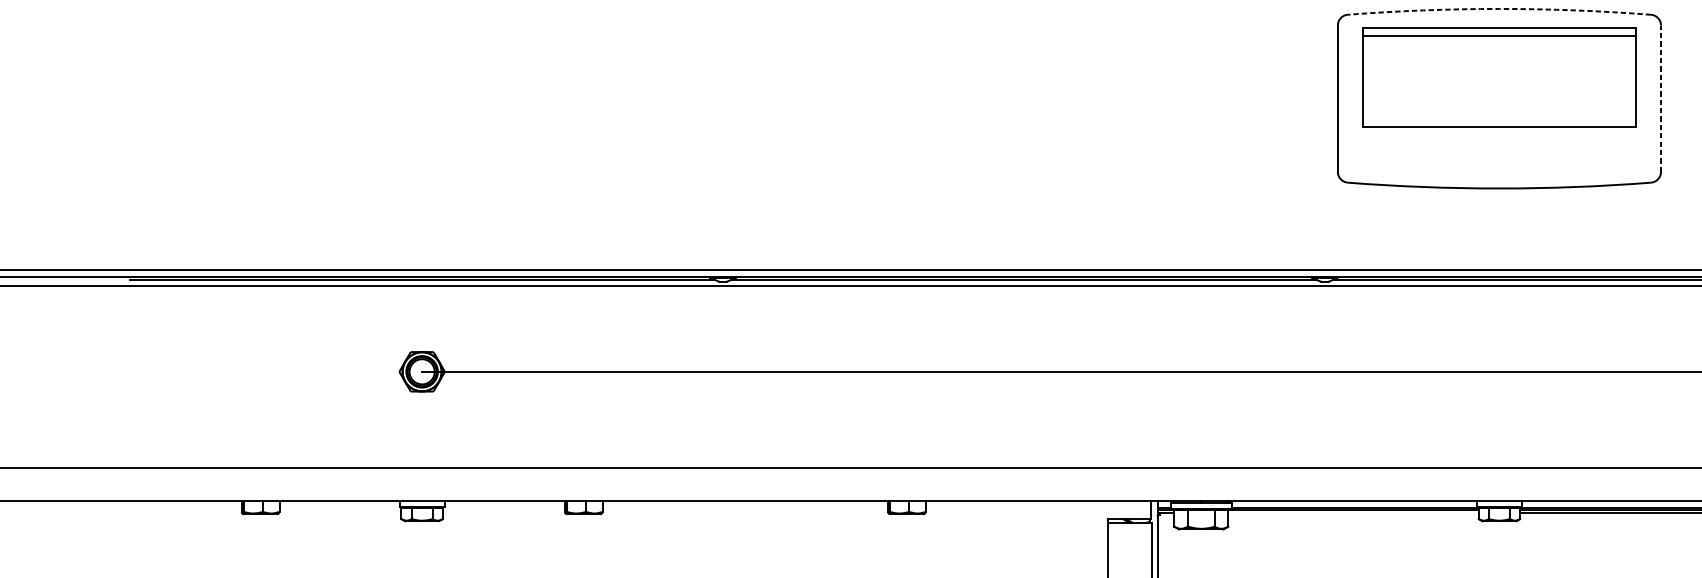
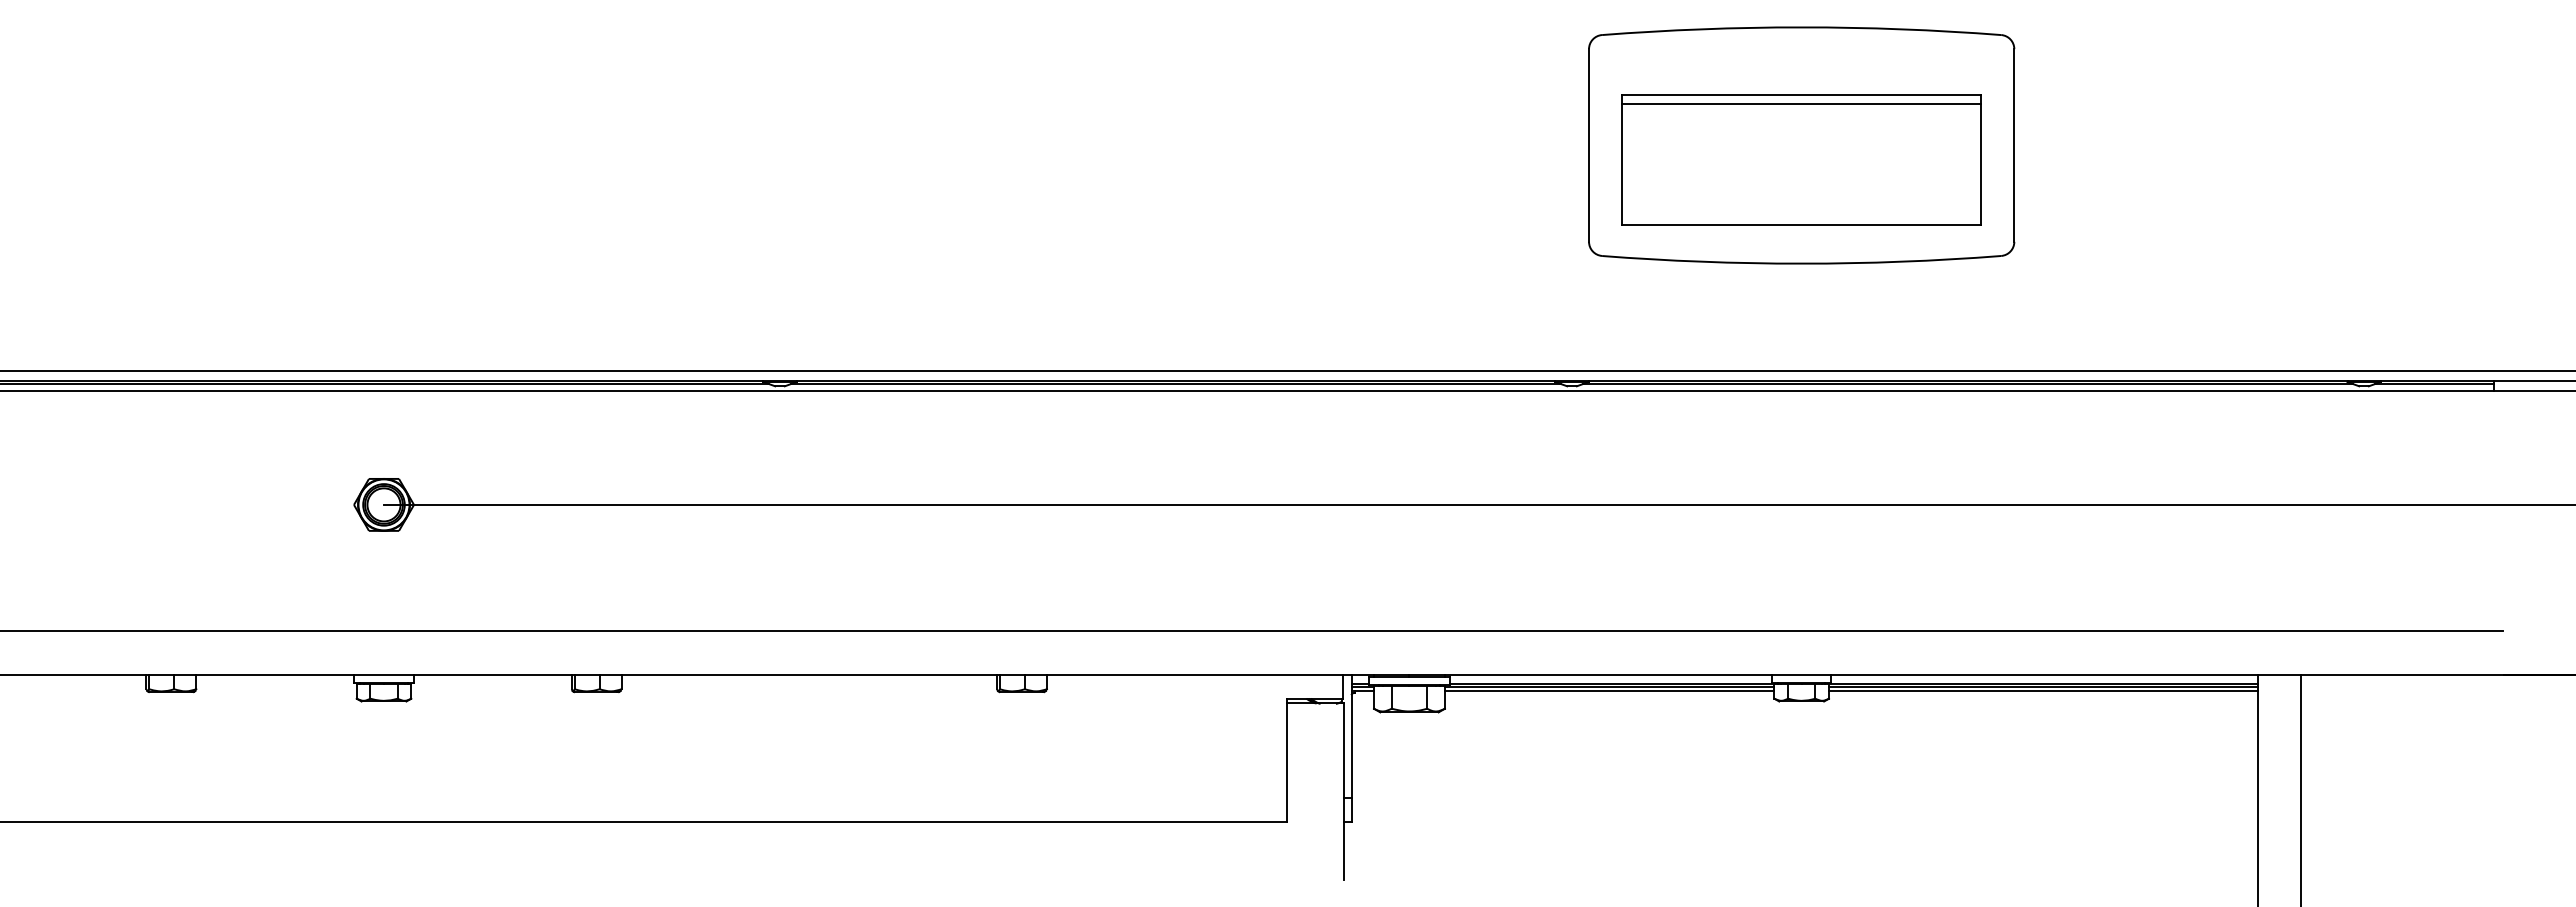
arc: (1499, 9) -> (1801, 27), dashed -> solid
part: (1499, 77) -> (1801, 159), moved
line: (1661, 98) -> (2014, 145), dashed -> solid
line: (1353, 513) -> (1609, 691), added

